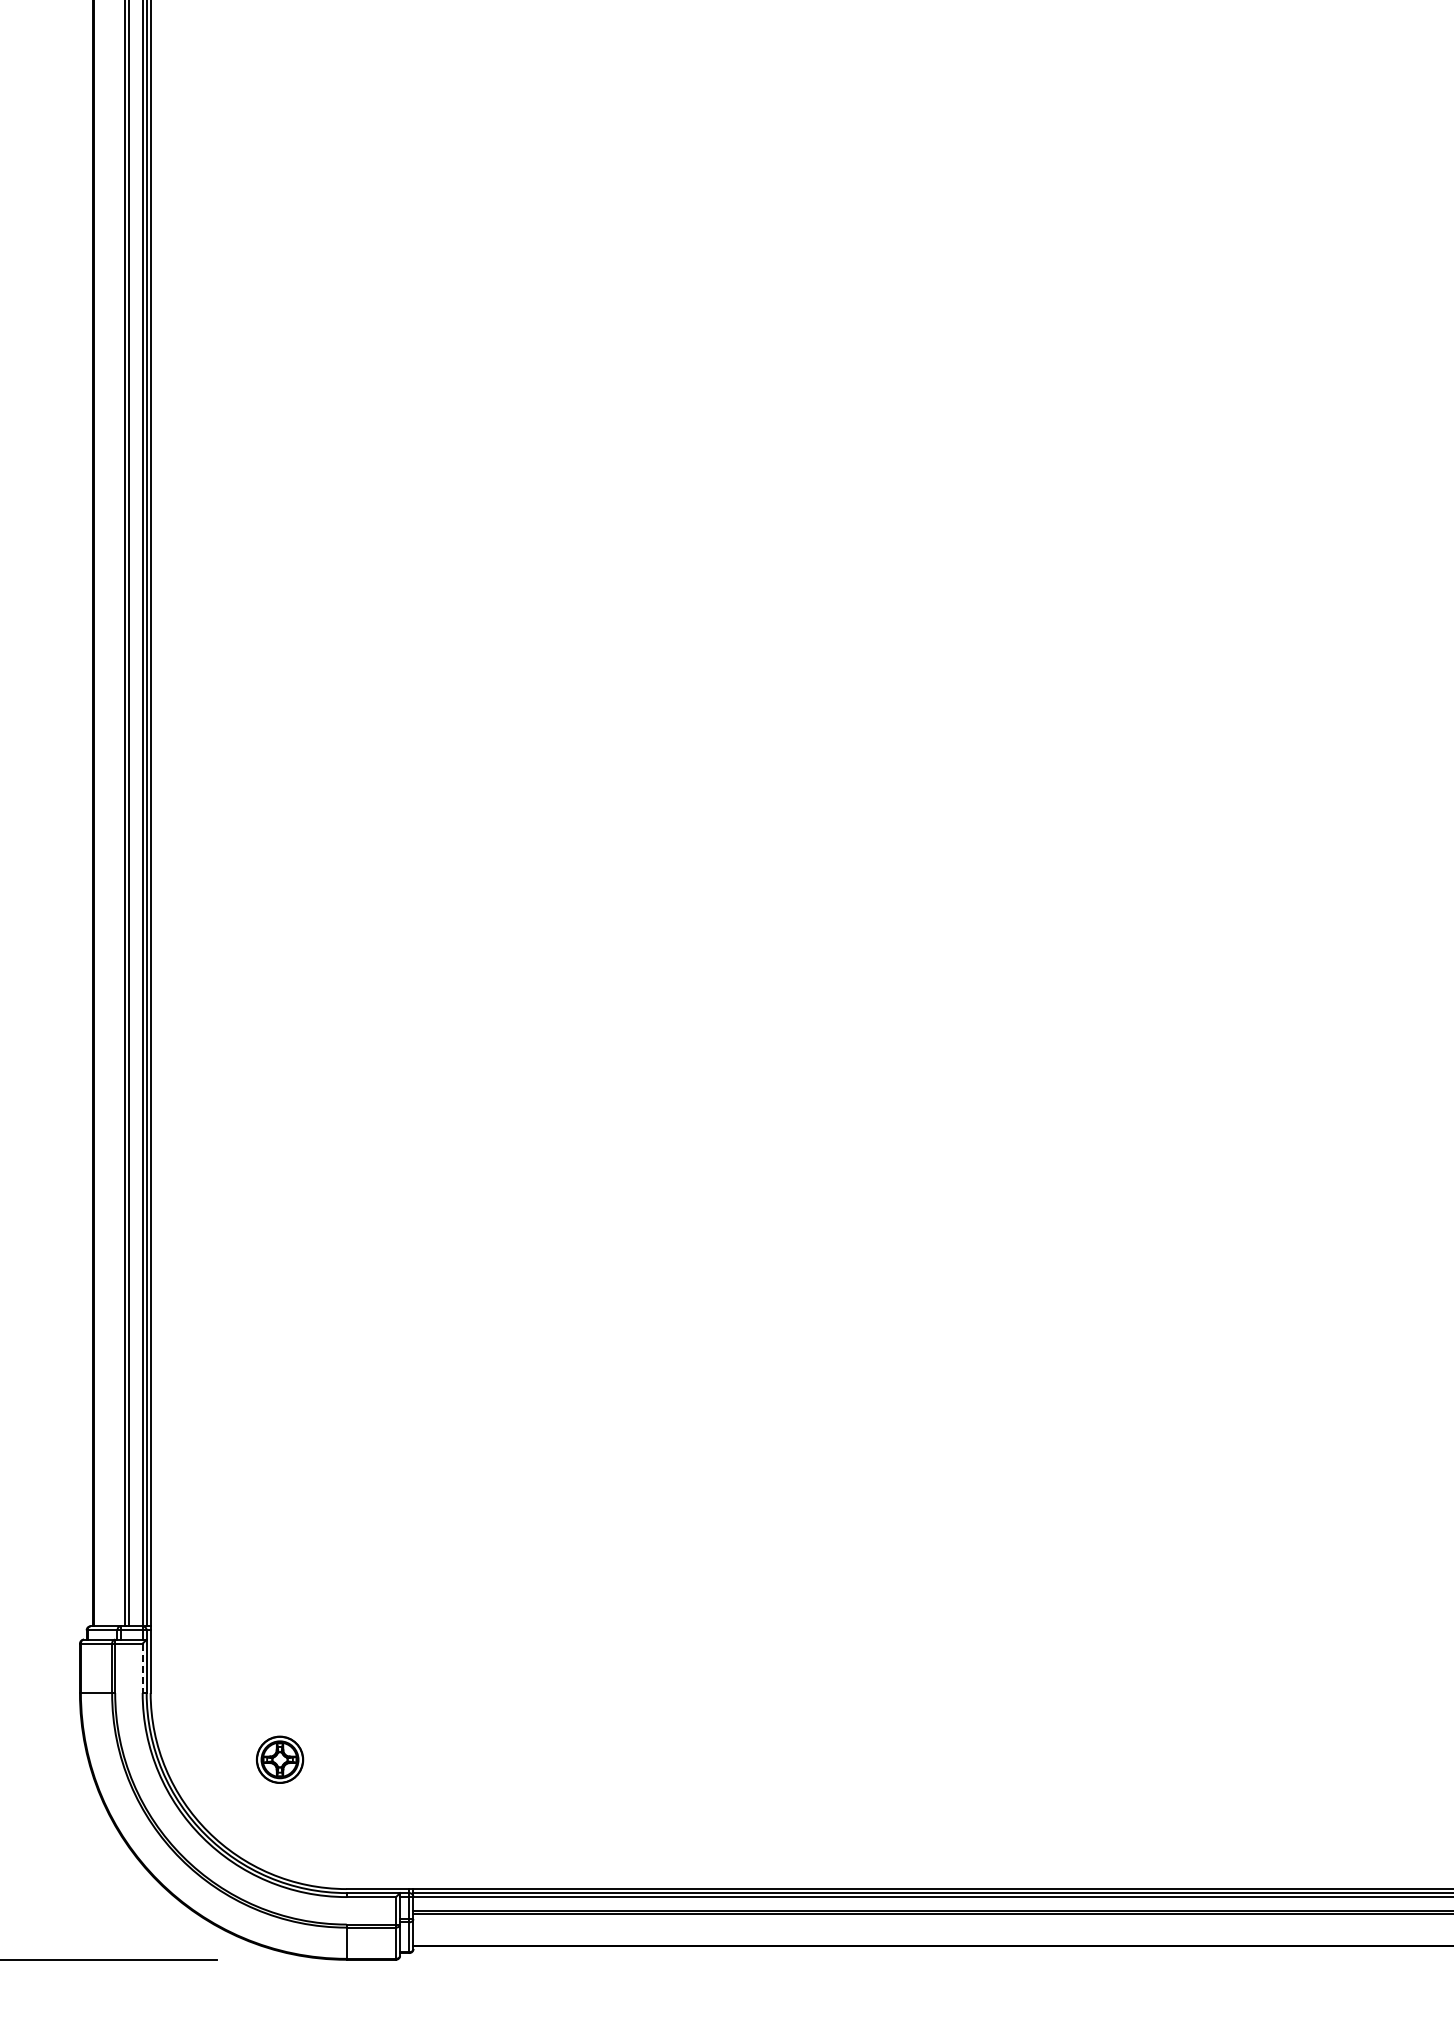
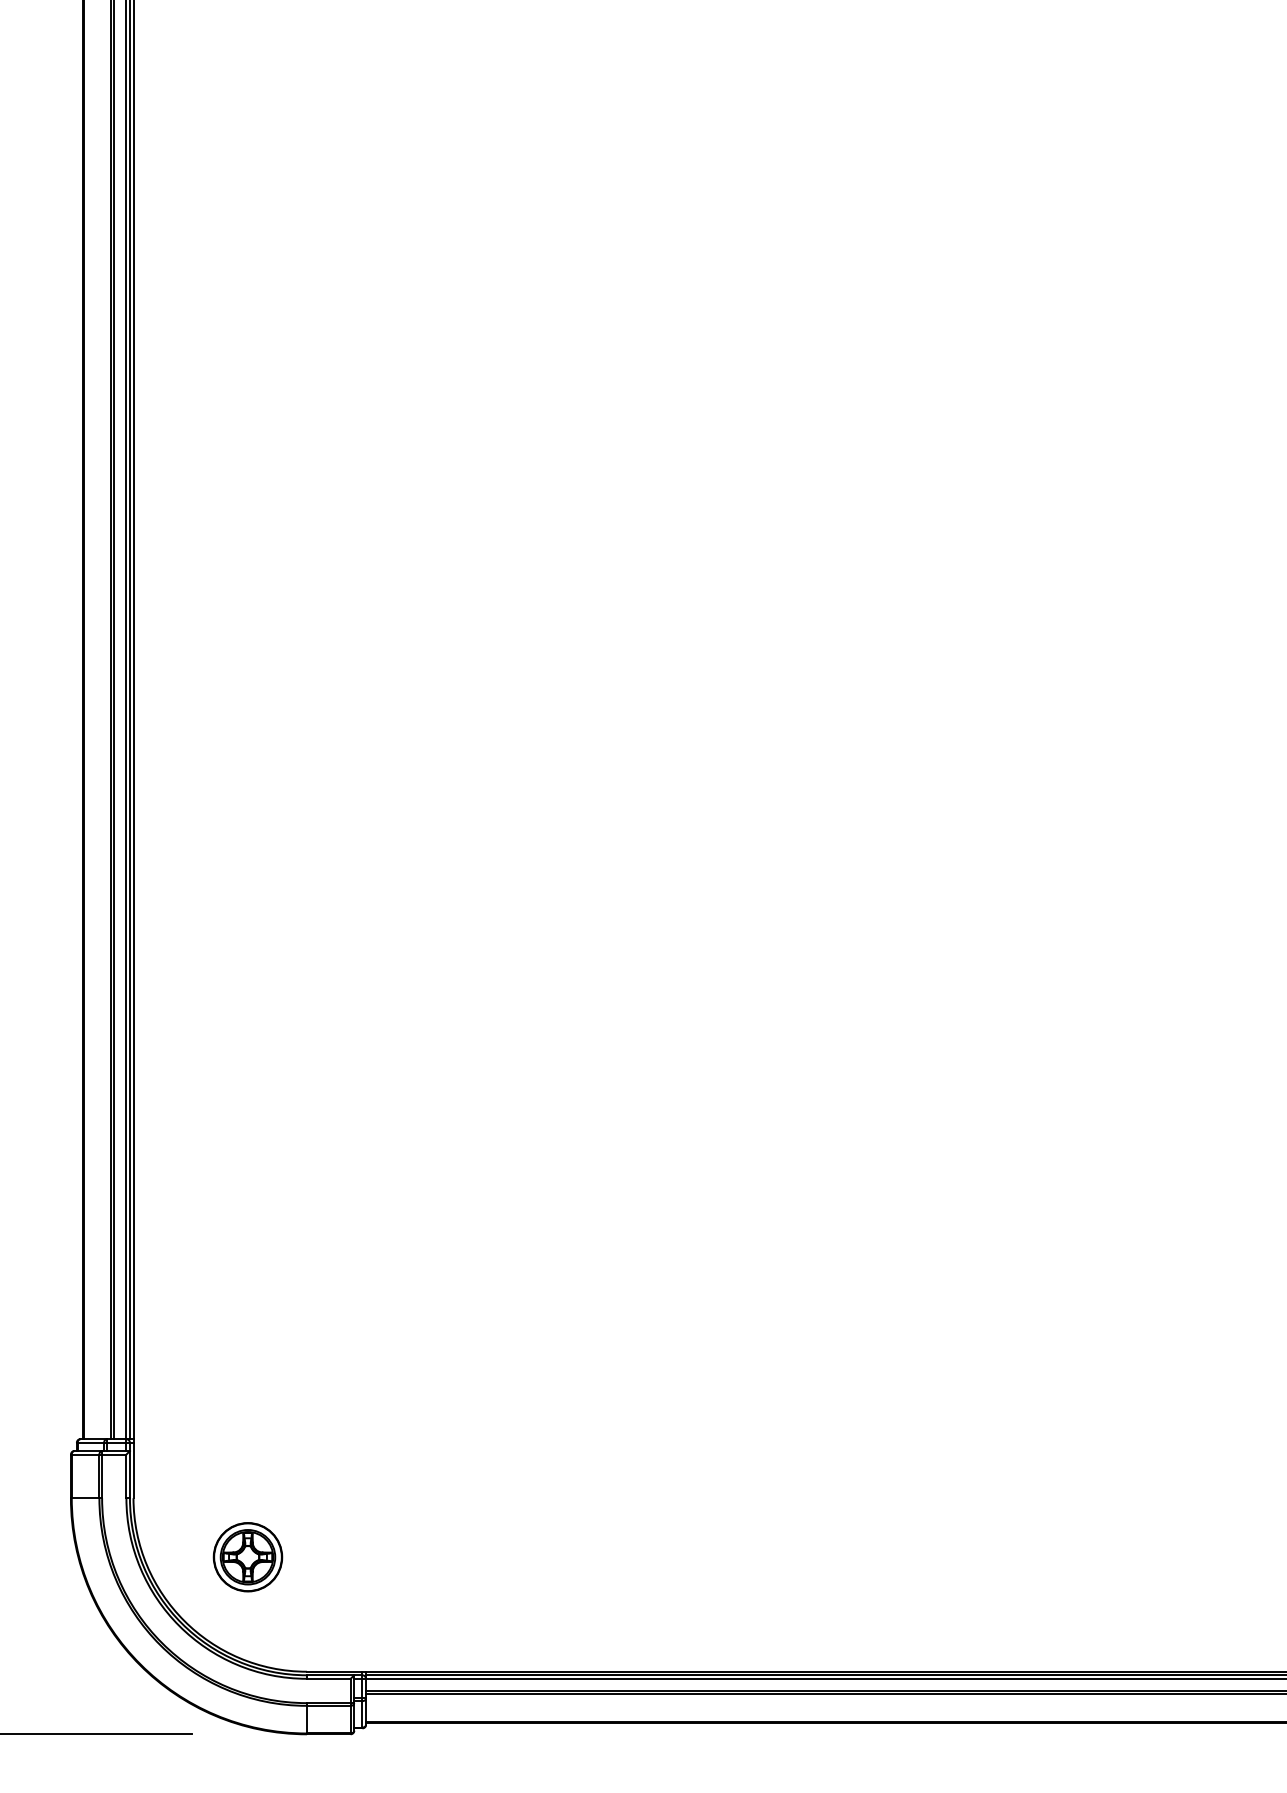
line: (142, 1668) -> (126, 1476), dashed -> solid
part: (279, 1759) -> (247, 1557), size x1.67

